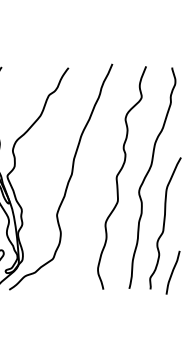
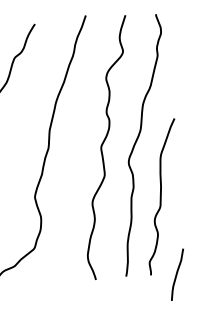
curve: (172, 272) -> (176, 274), moved

